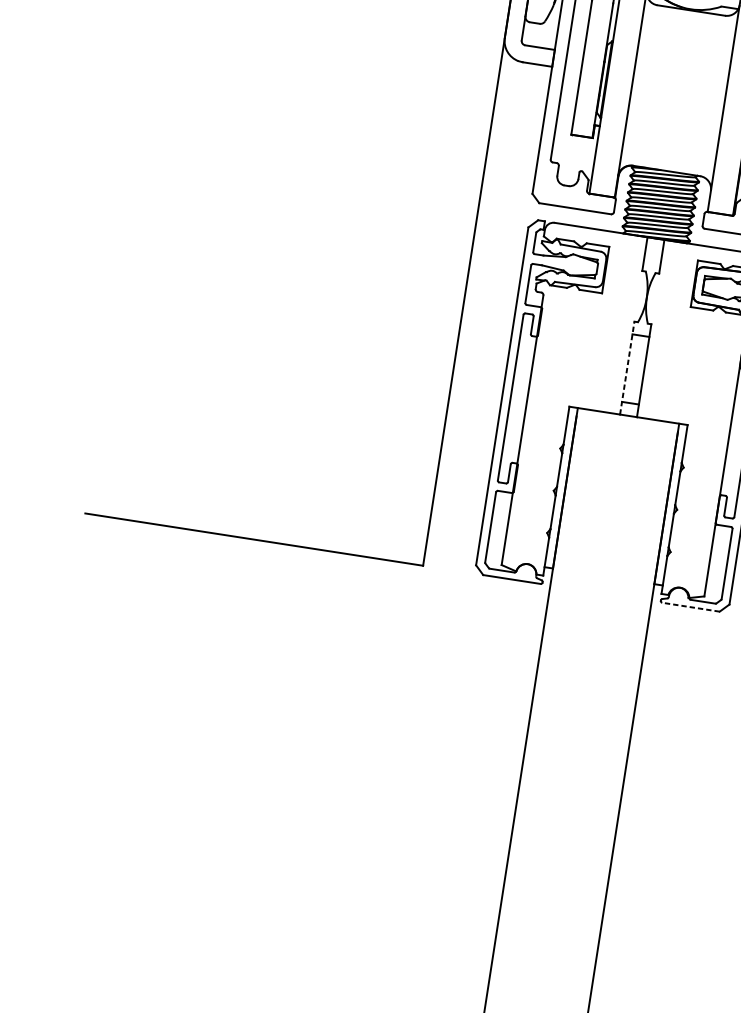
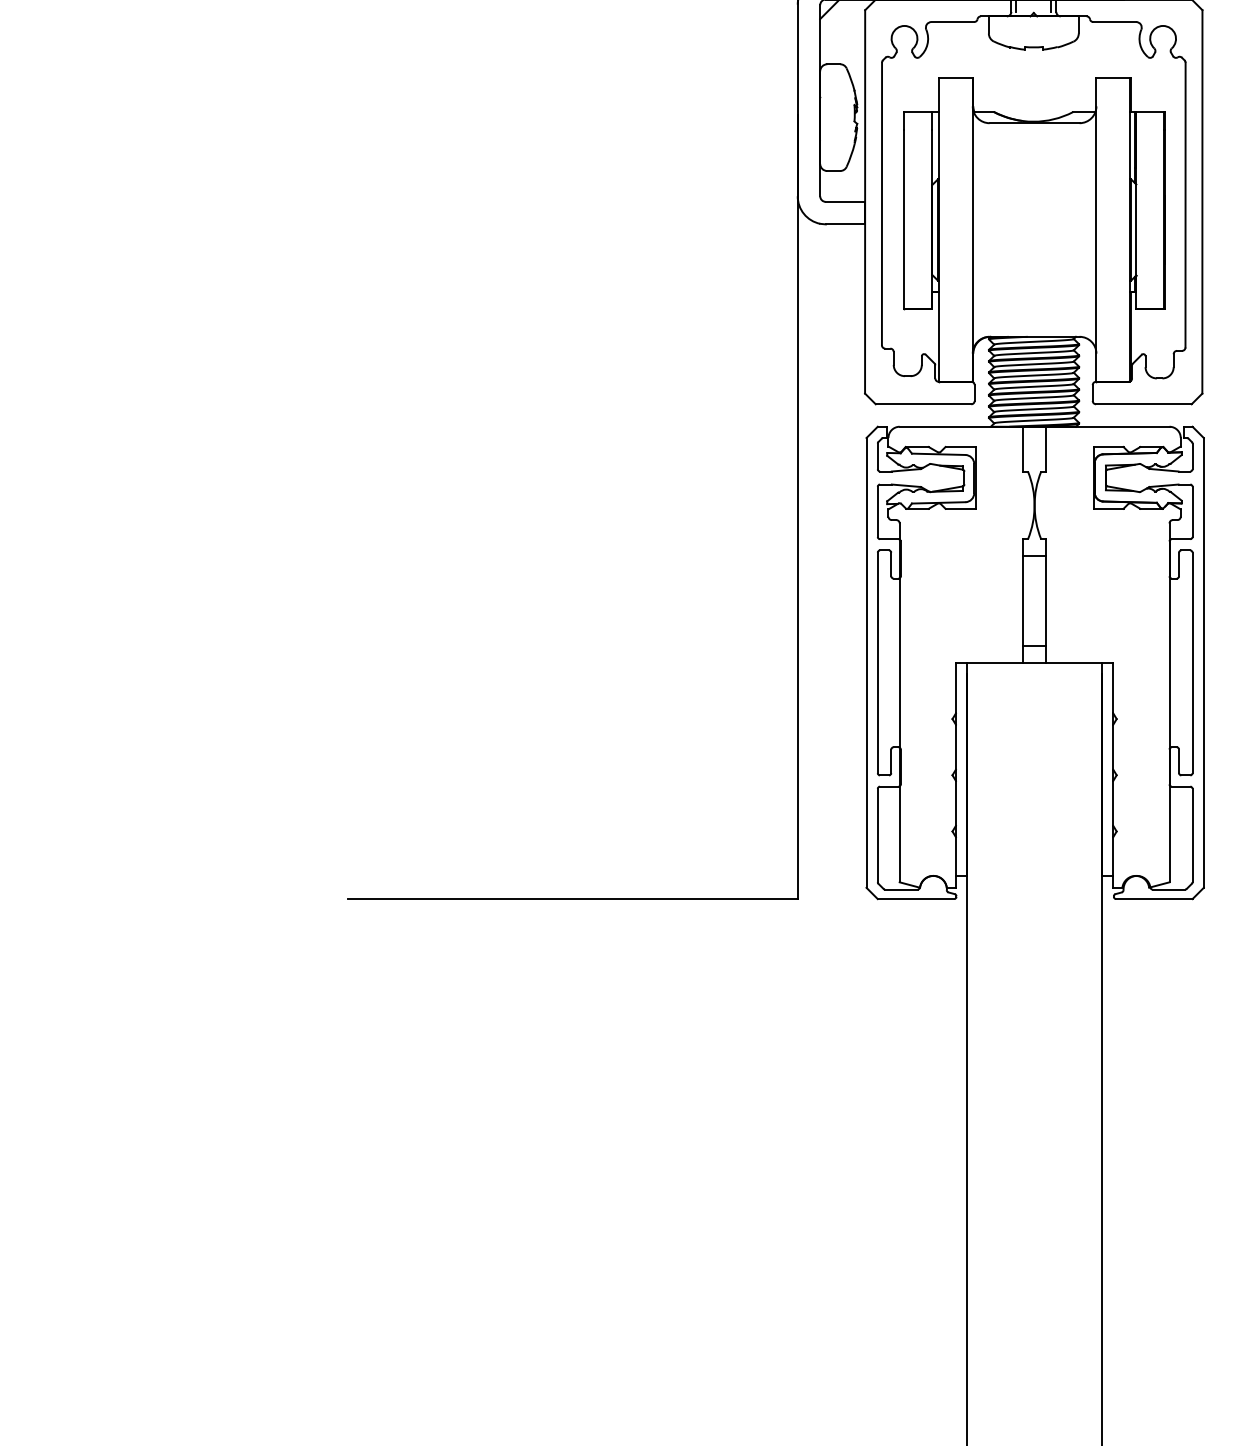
line: (627, 368) -> (1023, 601), dashed -> solid
line: (690, 607) -> (1153, 899), dashed -> solid

